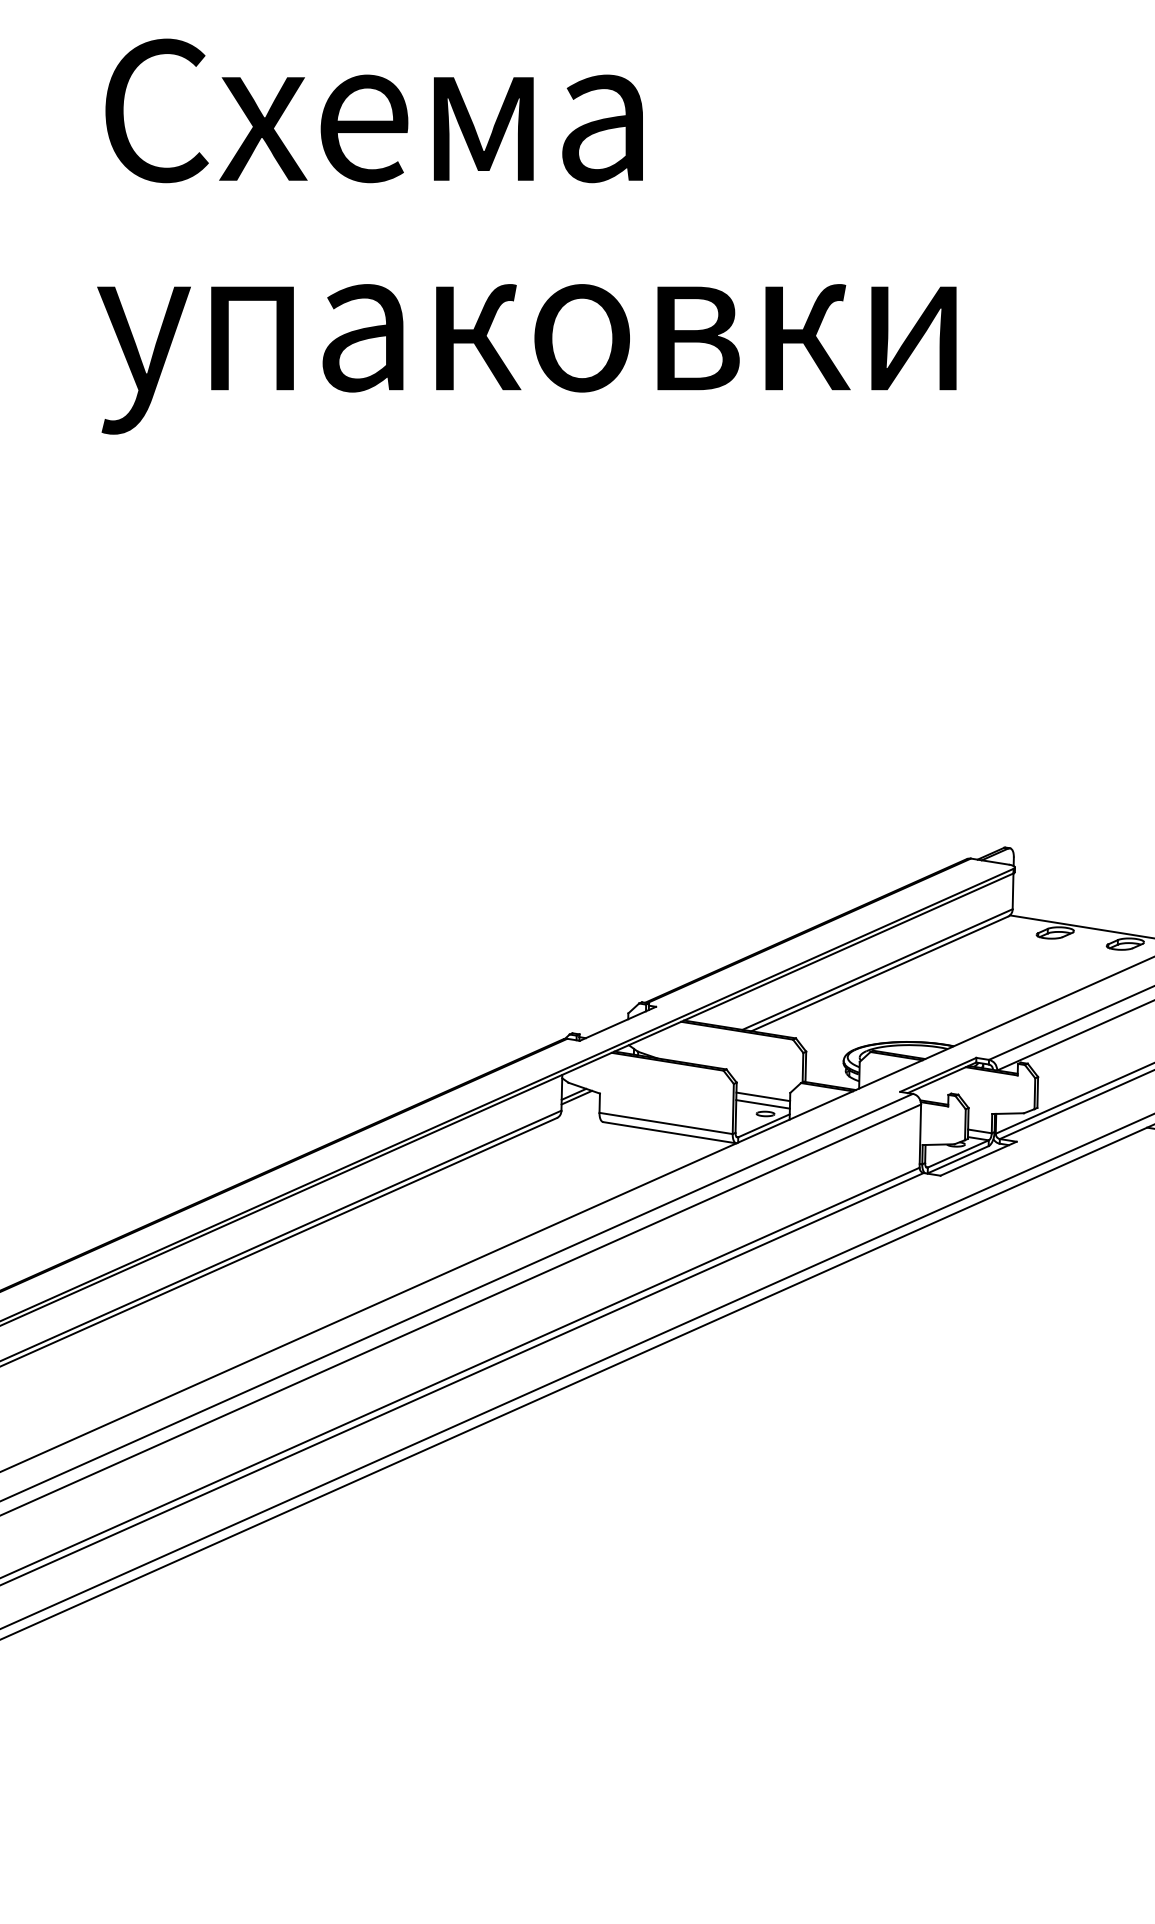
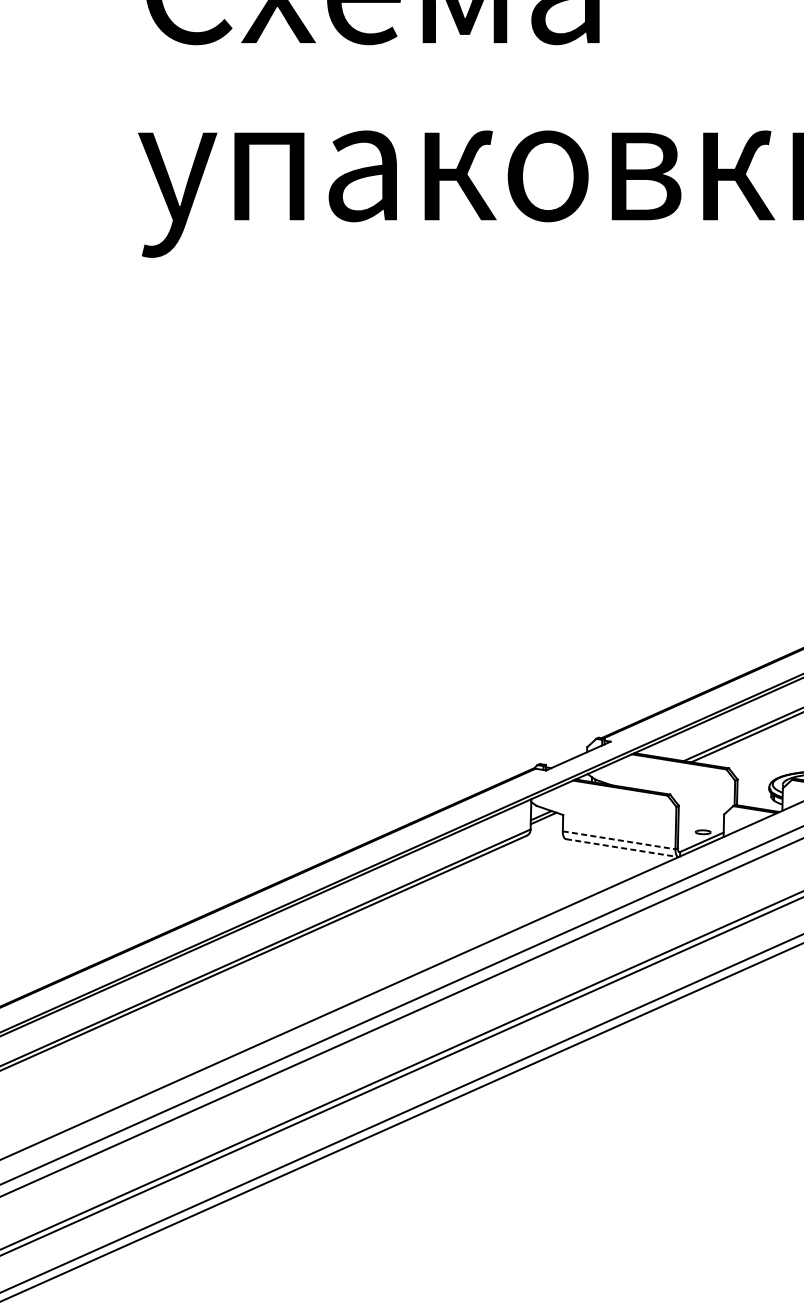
line: (763, 1096) -> (701, 817), removed
line: (762, 1104) -> (700, 824), removed
line: (666, 1123) -> (619, 840), solid -> dashed
line: (670, 1132) -> (622, 847), solid -> dashed

